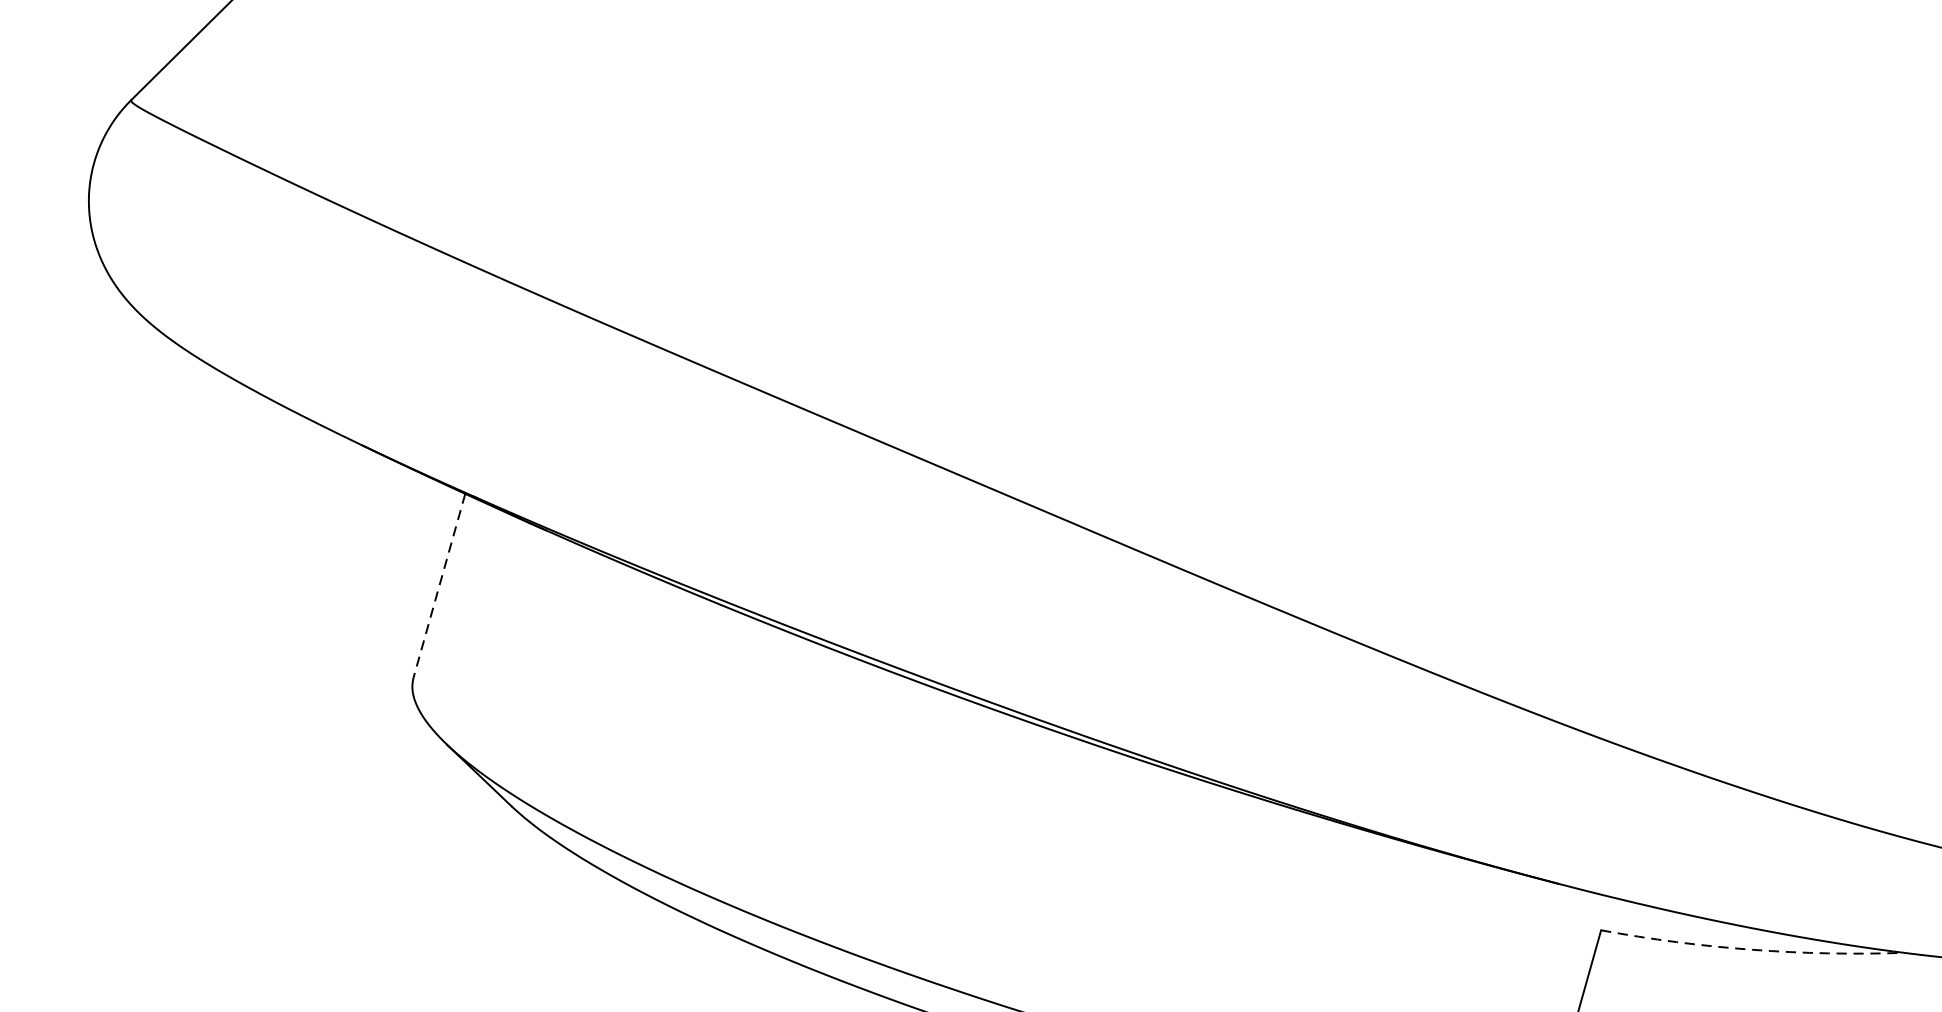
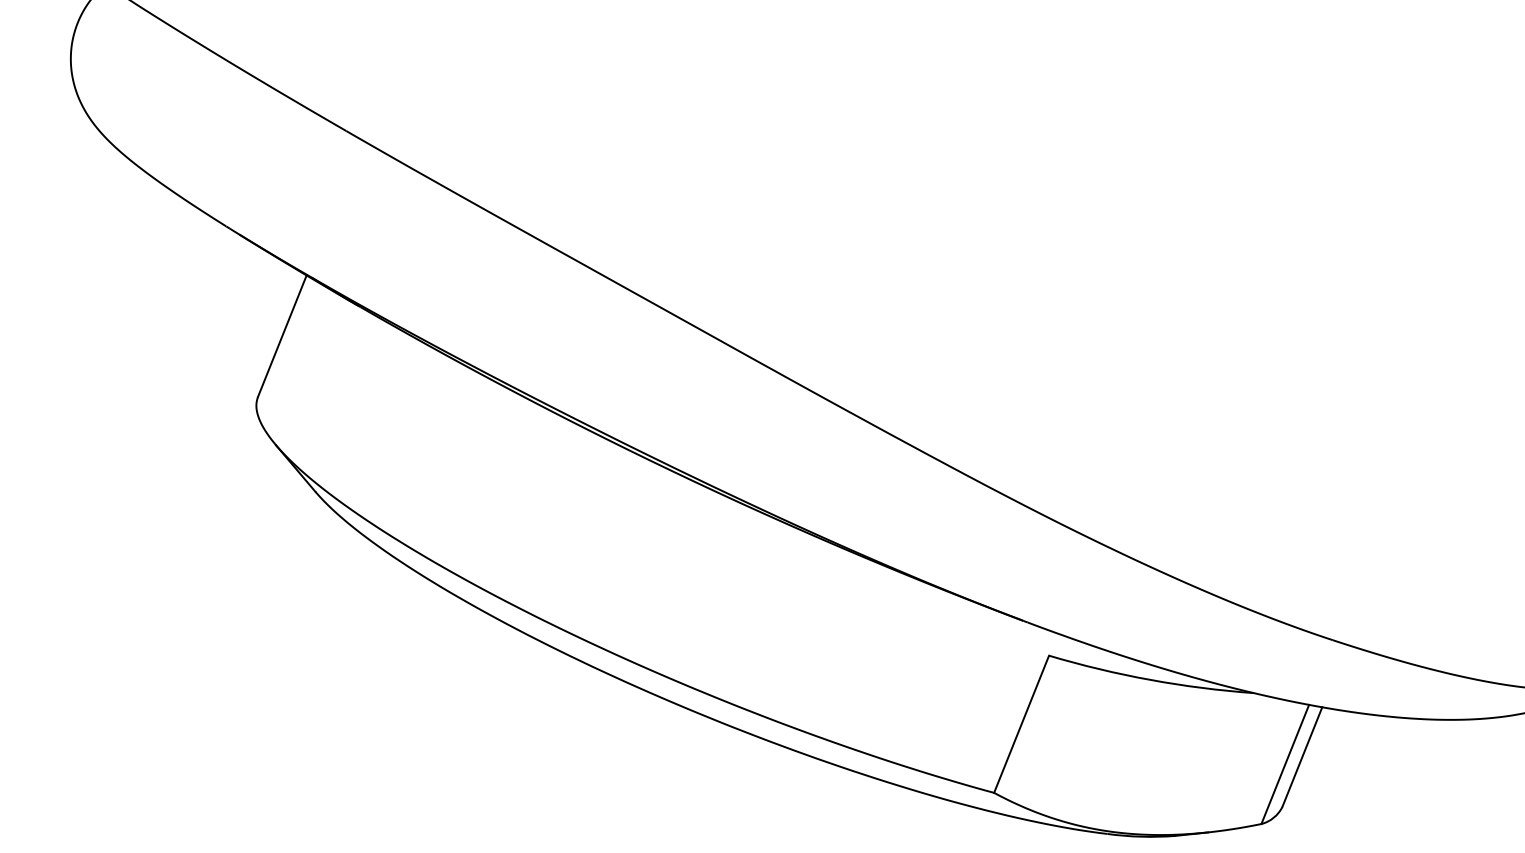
line: (439, 586) -> (282, 336), dashed -> solid
arc: (1751, 949) -> (1150, 679), dashed -> solid

